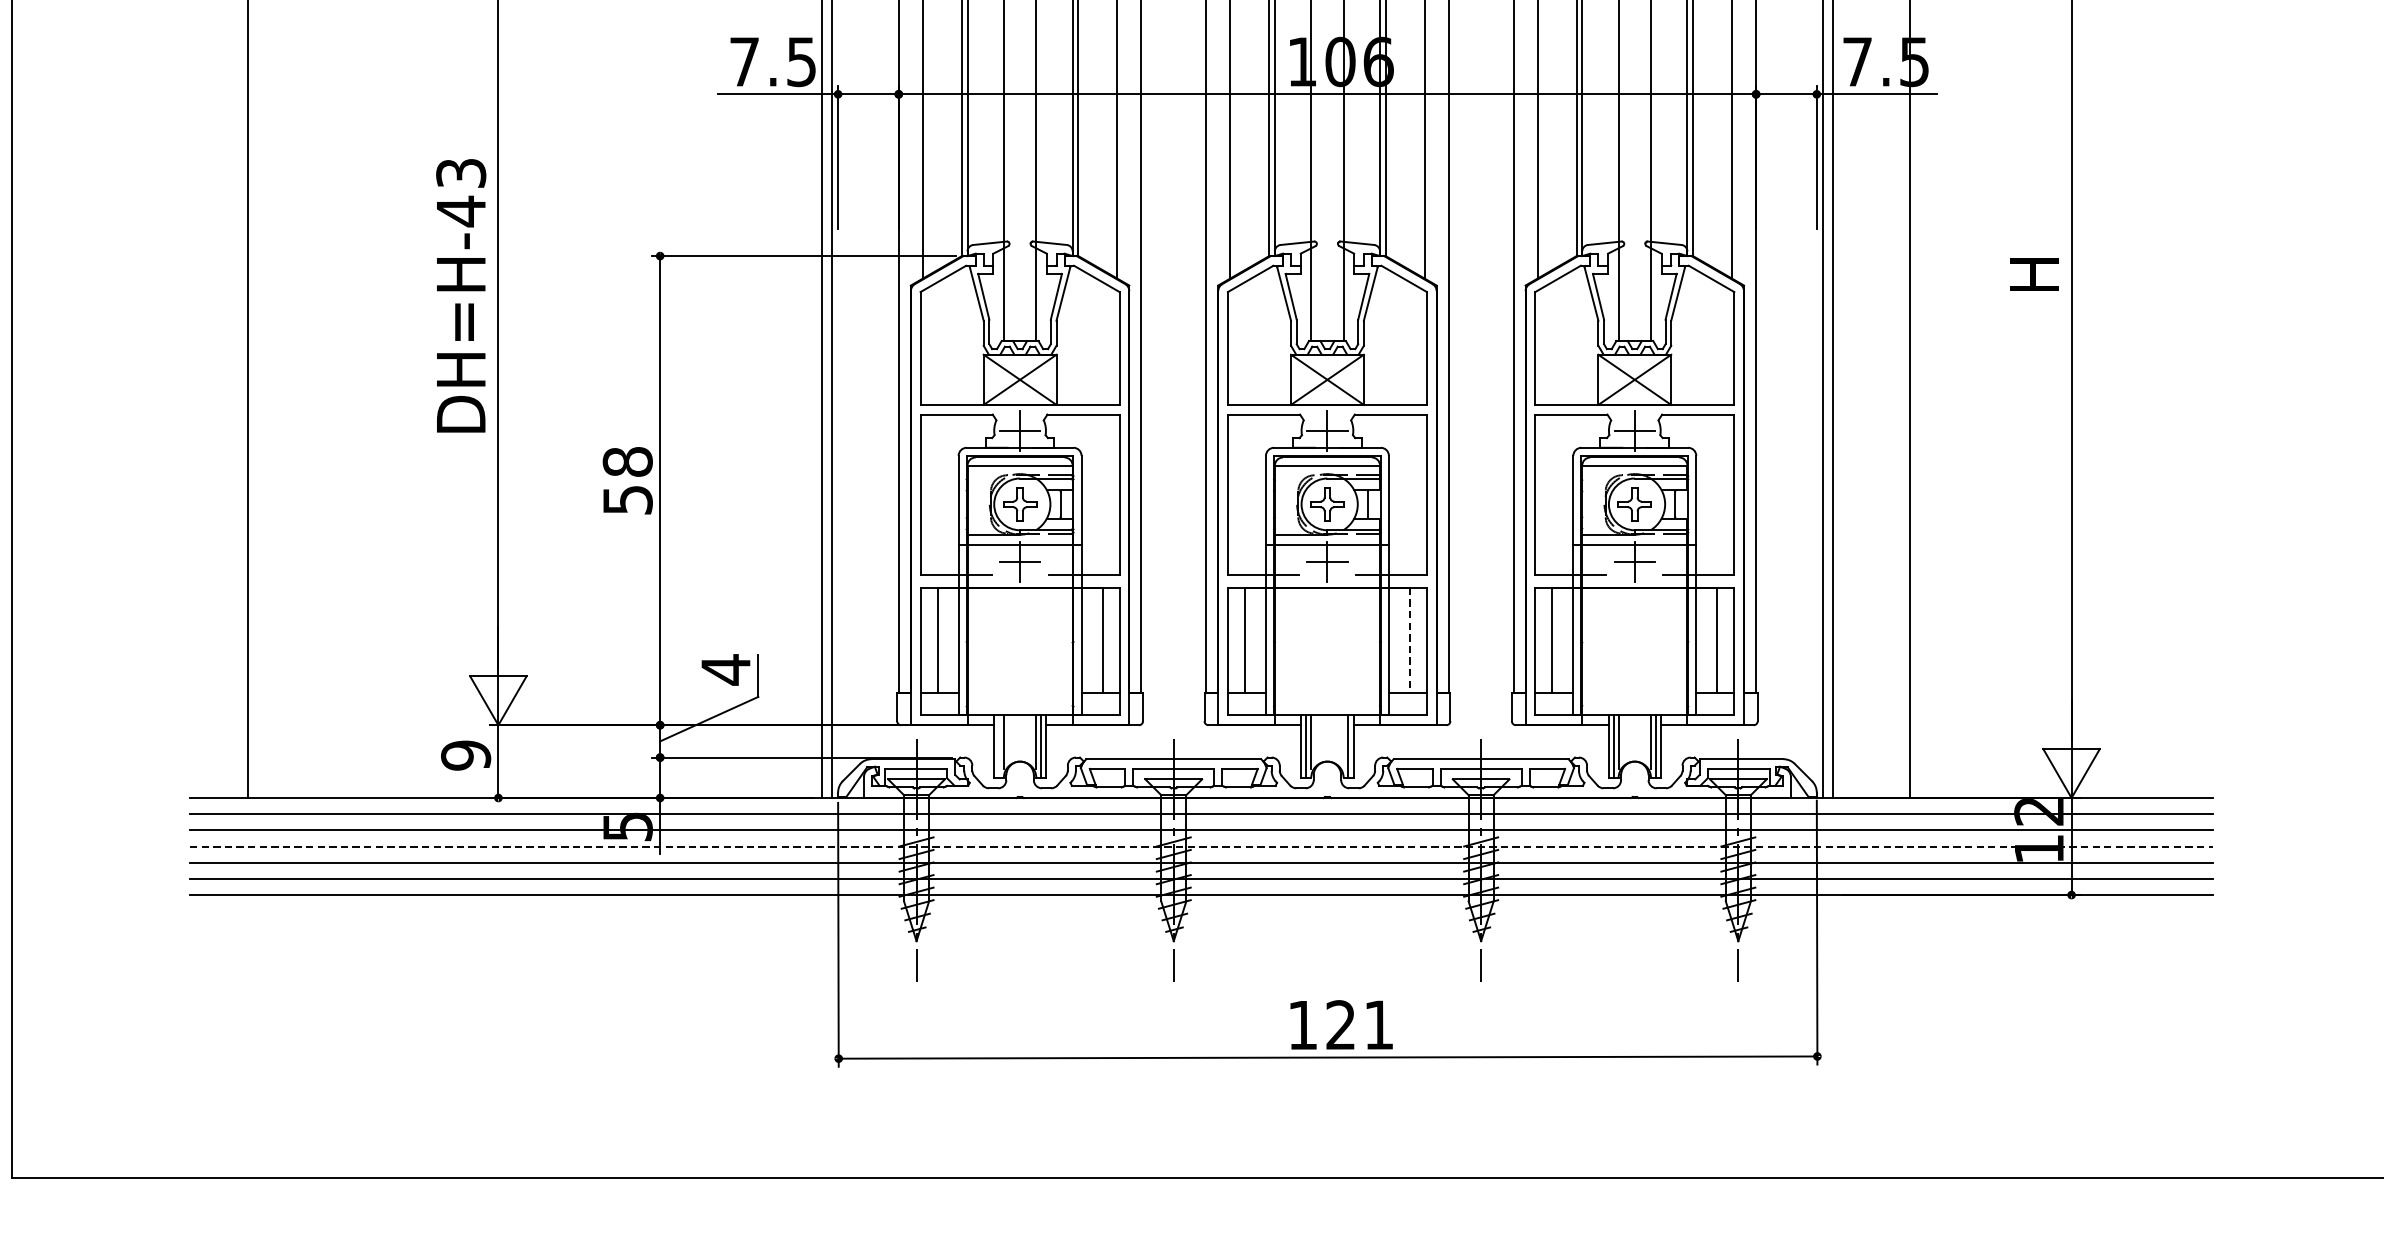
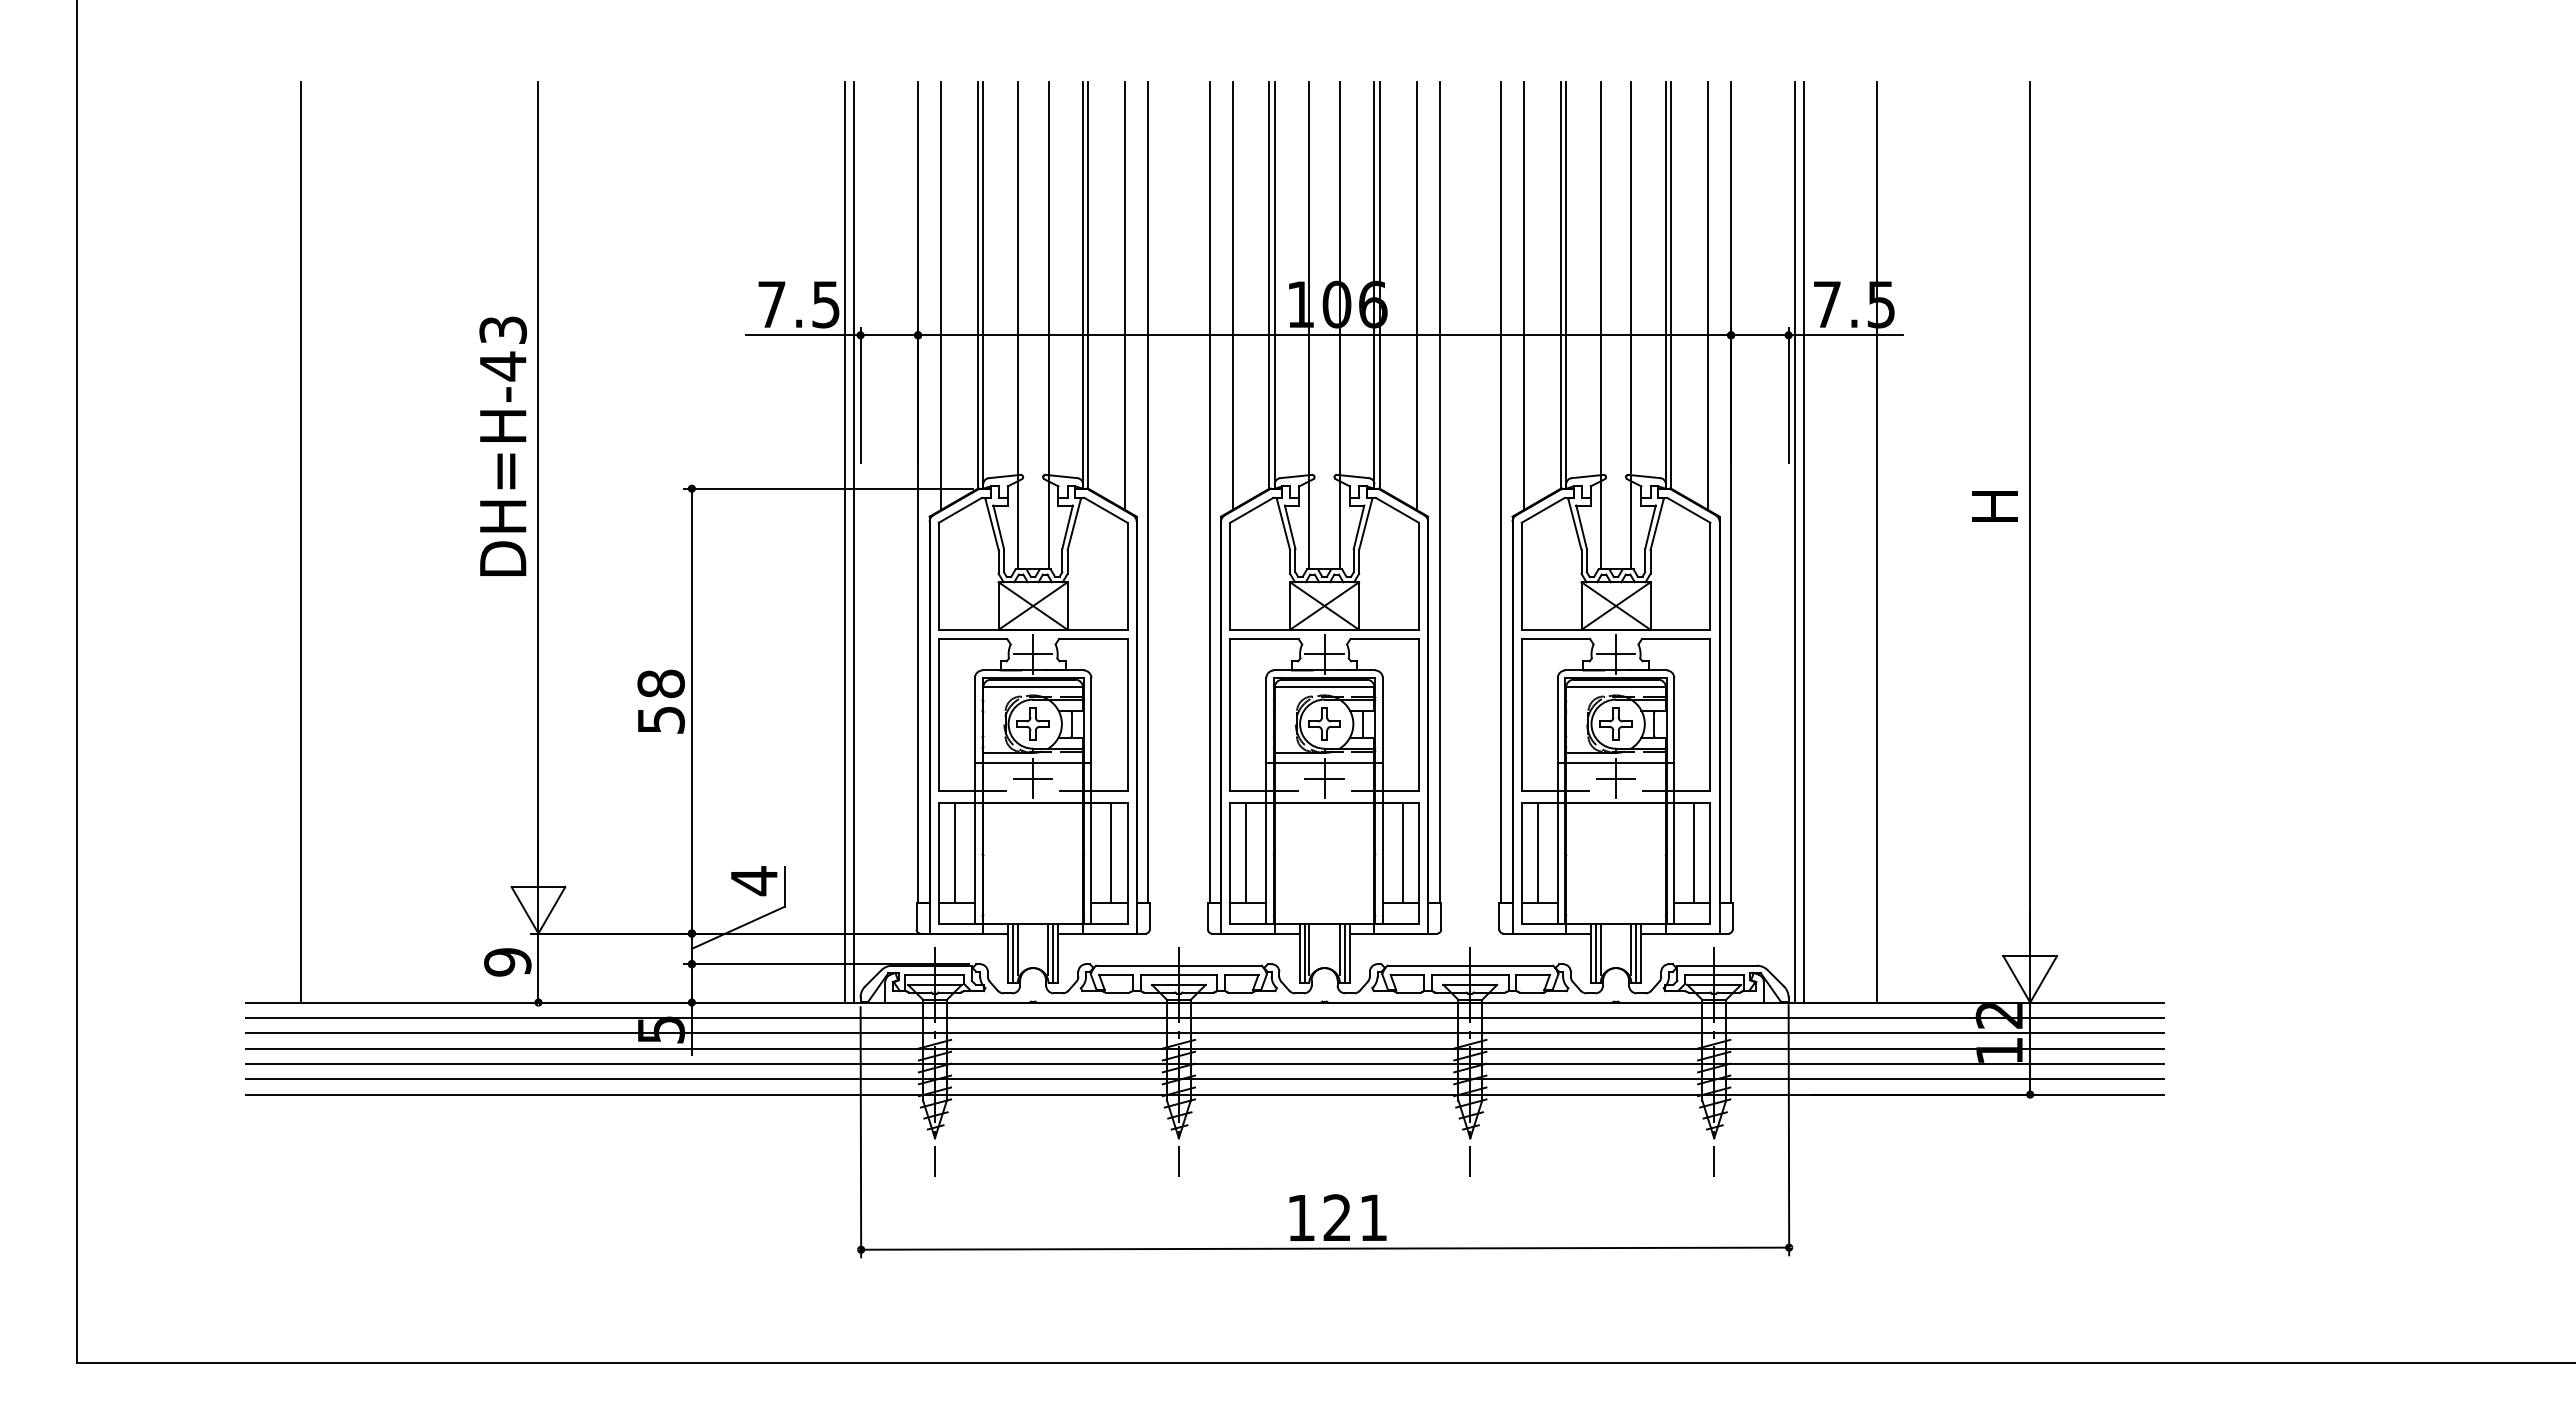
text: (460, 294) -> (502, 445), moved
line: (1409, 640) -> (1402, 853), dashed -> solid
line: (1343, 741) -> (1339, 948), added
line: (999, 746) -> (1013, 953), added
line: (1201, 846) -> (1205, 1048), dashed -> solid

